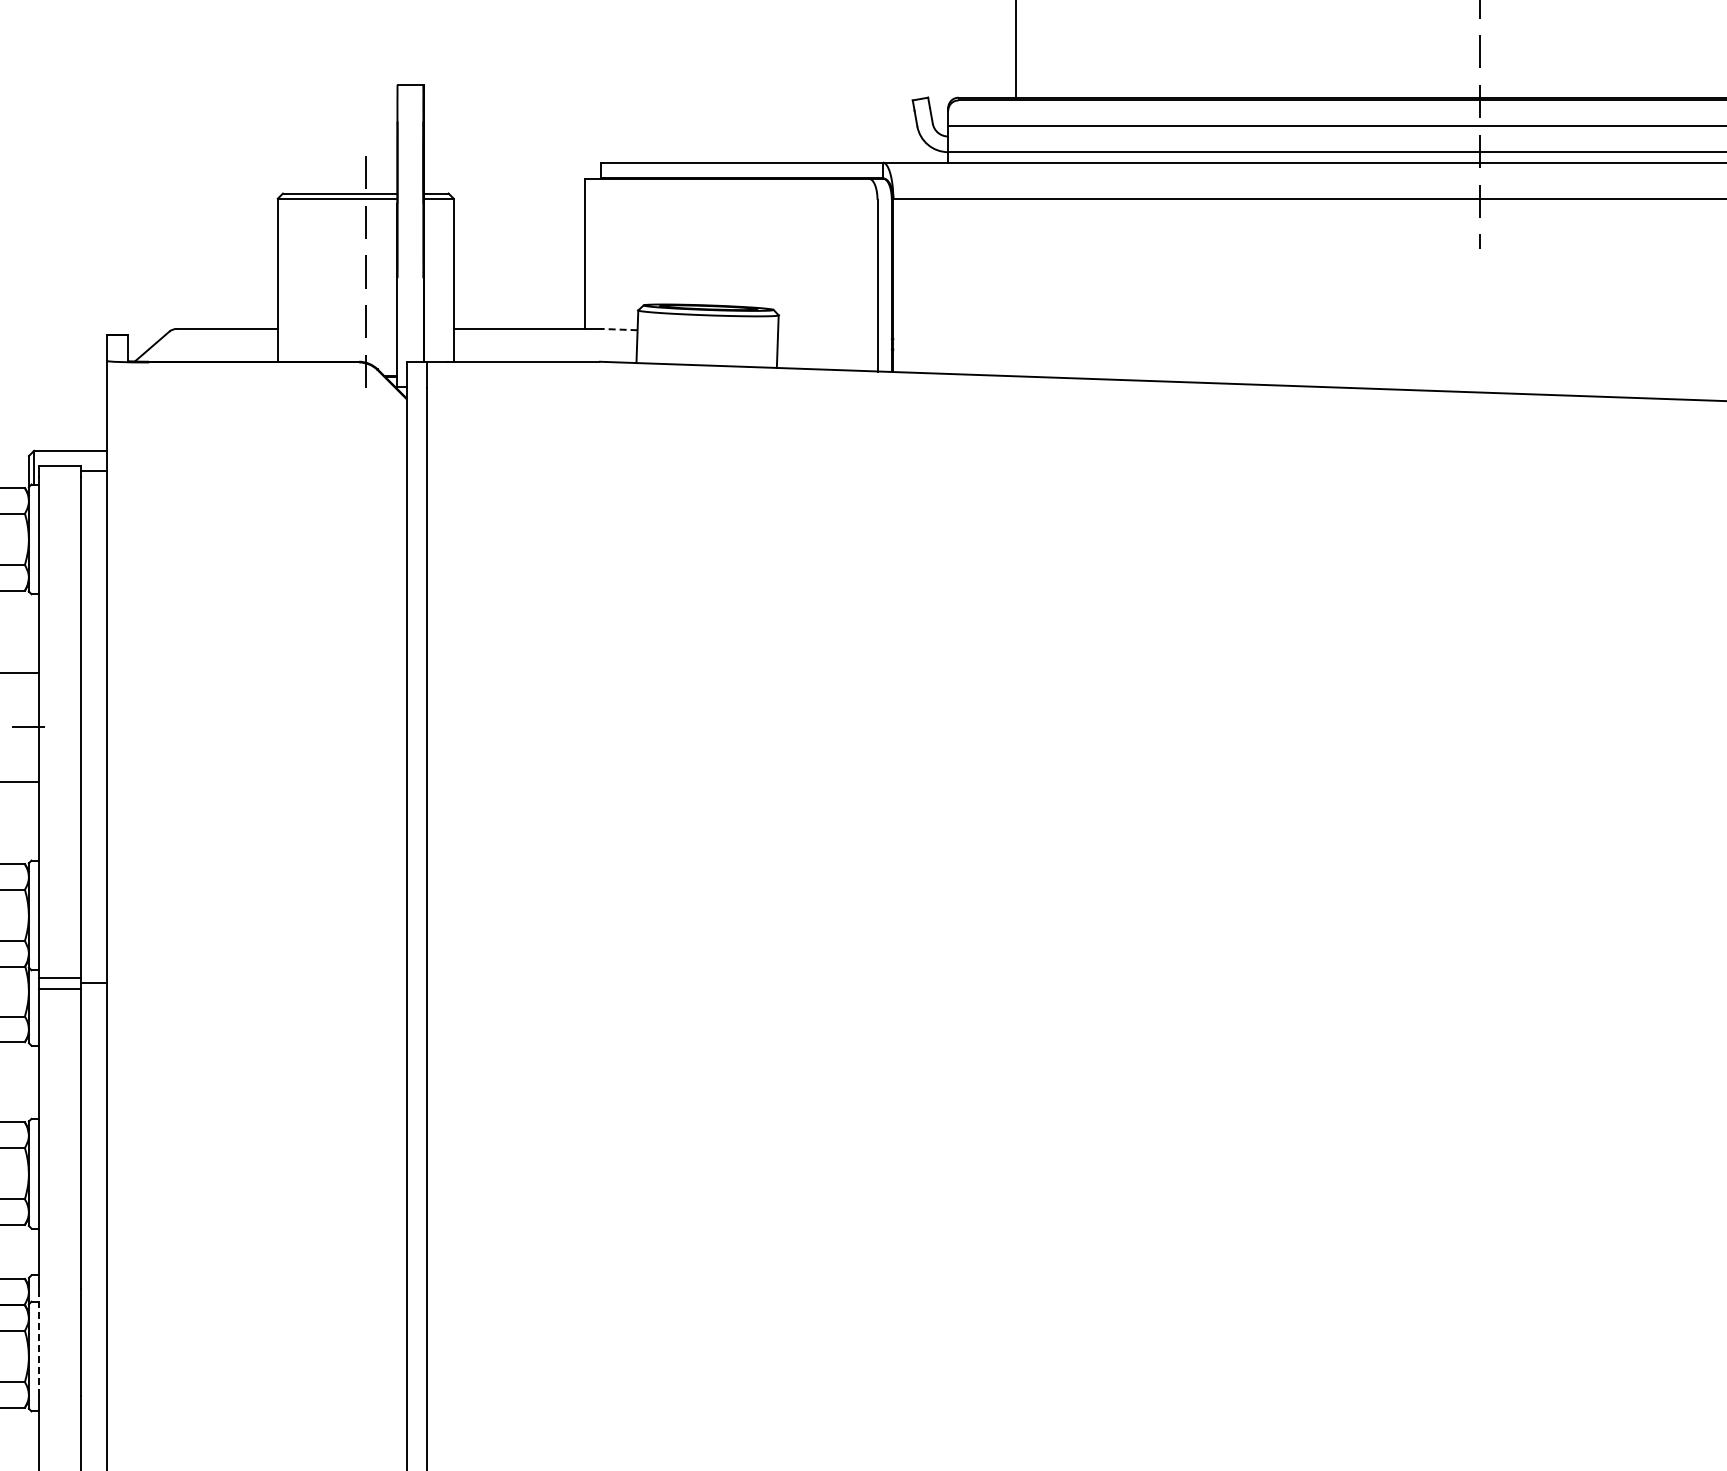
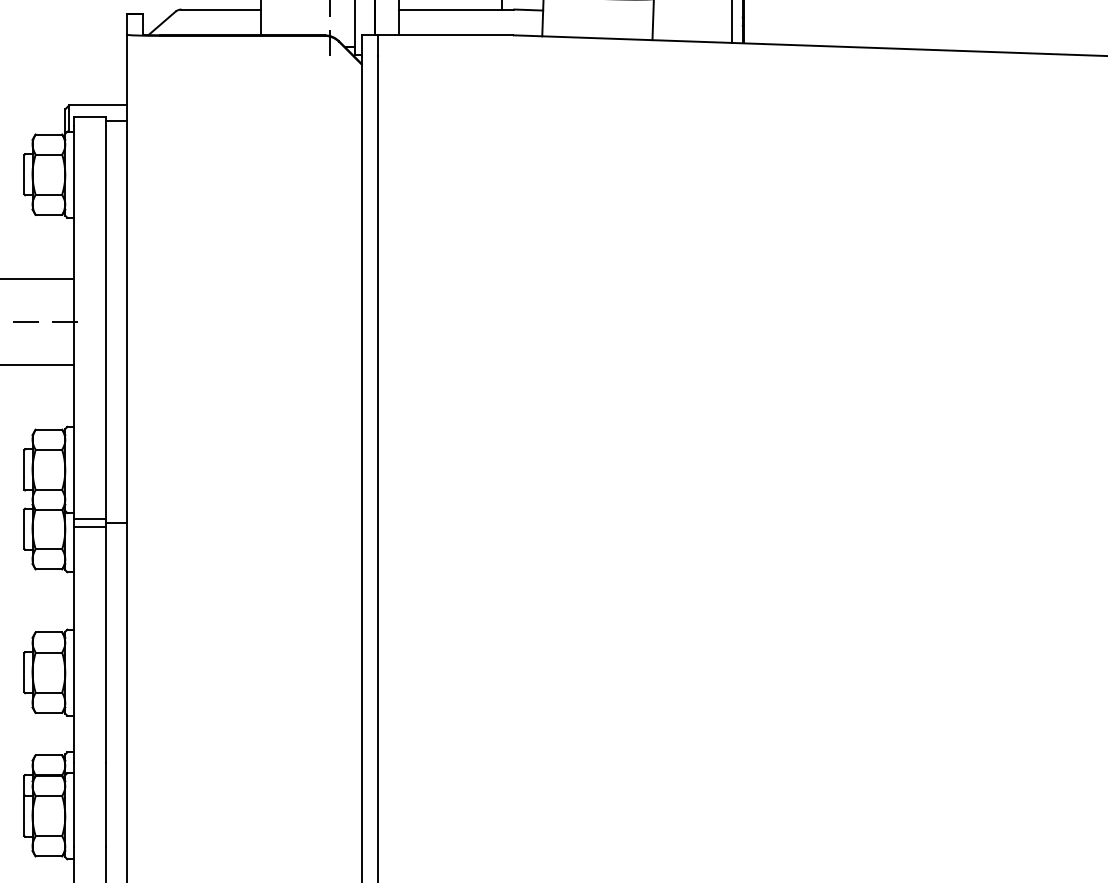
line: (618, 329) -> (528, 9), dashed -> solid
line: (39, 1342) -> (73, 805), dashed -> solid

